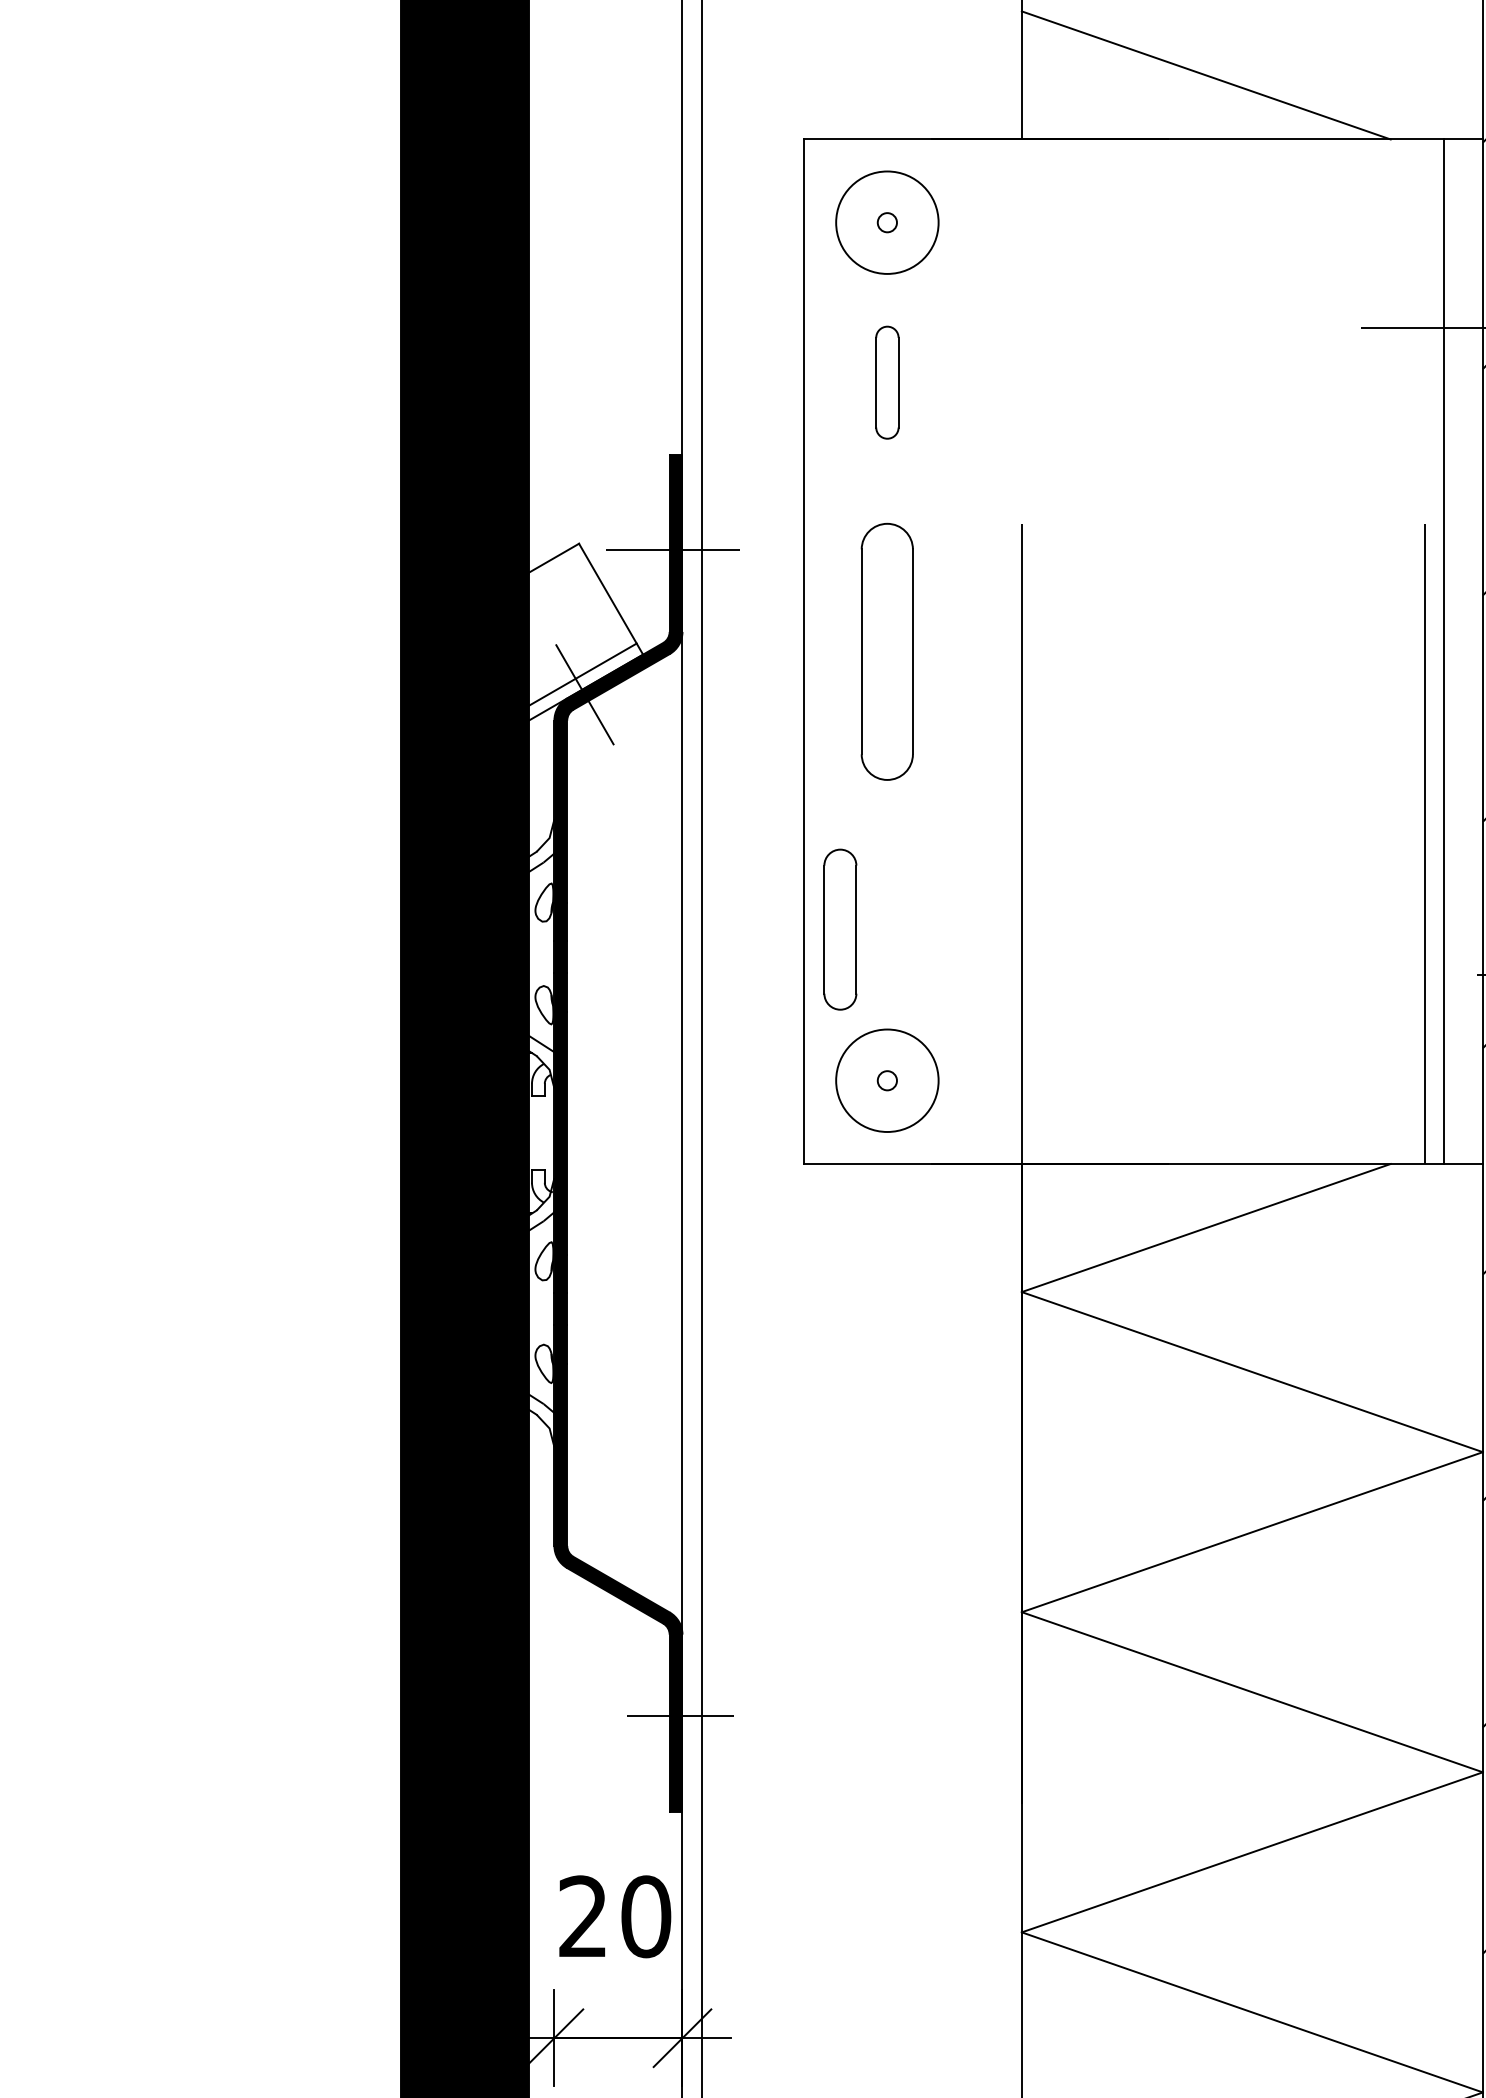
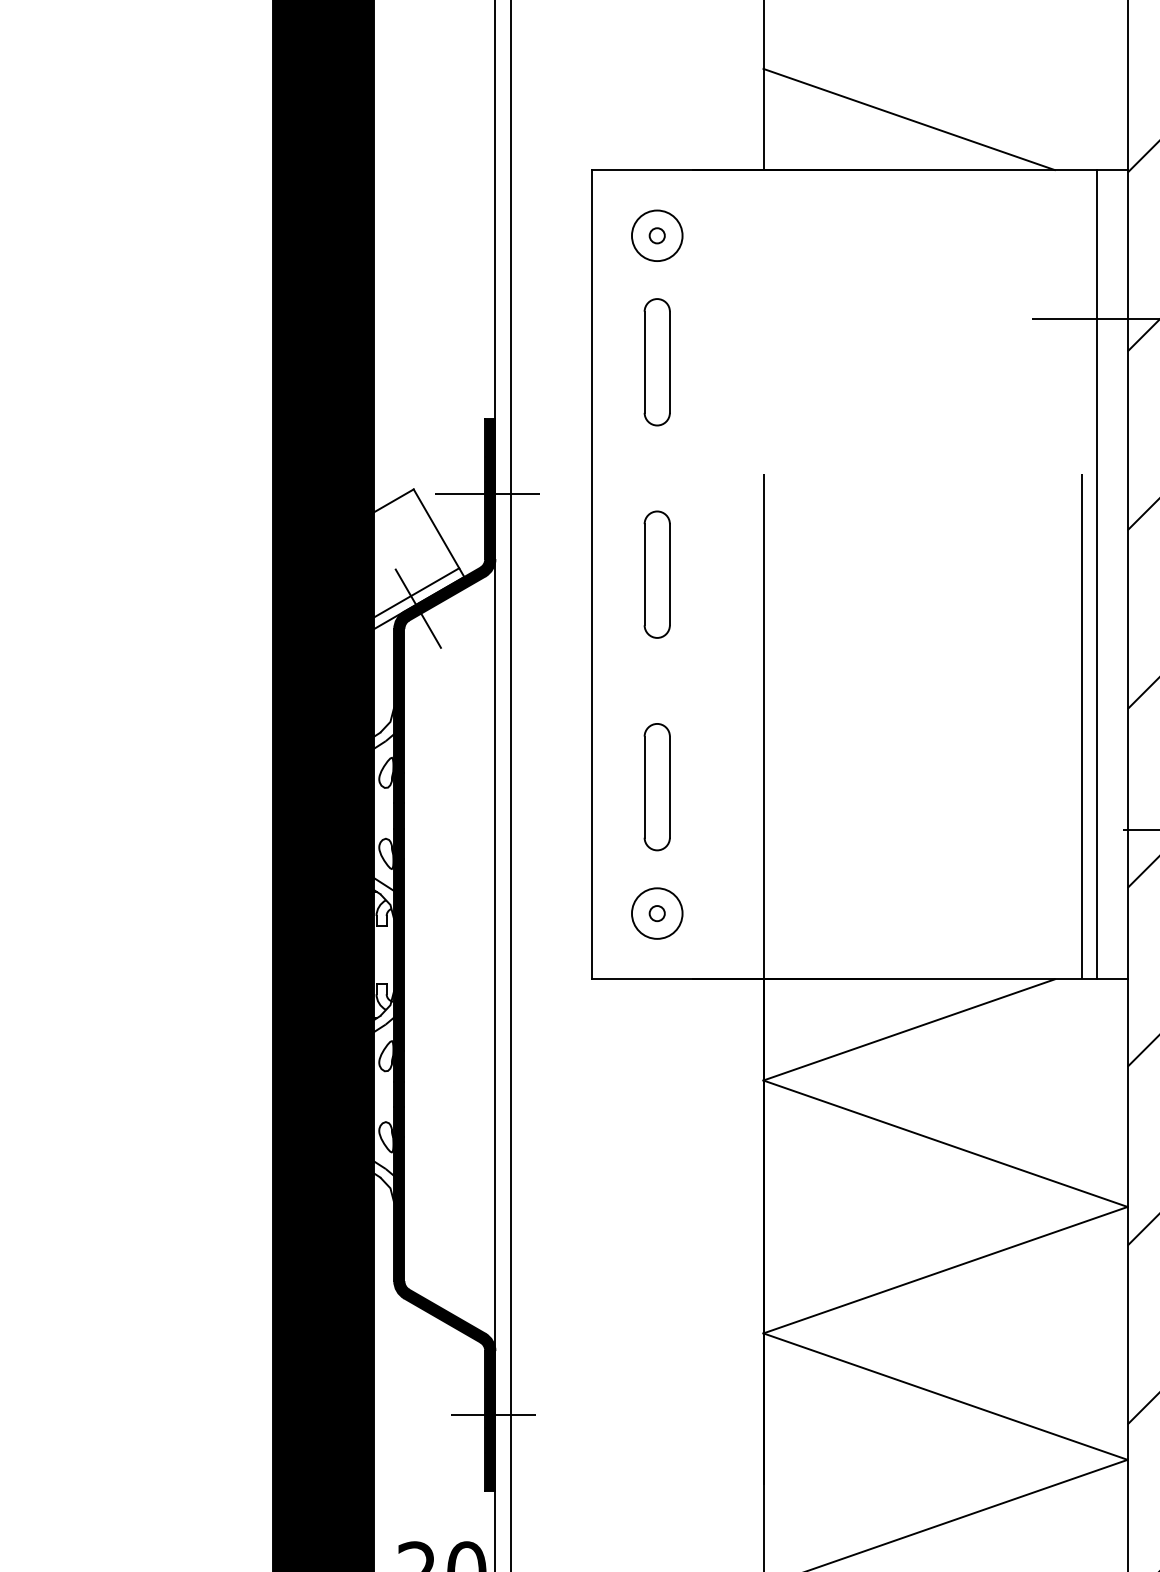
circle: (887, 222) -> (657, 235), size x0.62
part: (887, 382) -> (657, 362), size x1.43
part: (887, 651) -> (657, 574), size x0.62
part: (840, 929) -> (657, 787), moved
circle: (887, 1080) -> (657, 913), size x0.62

